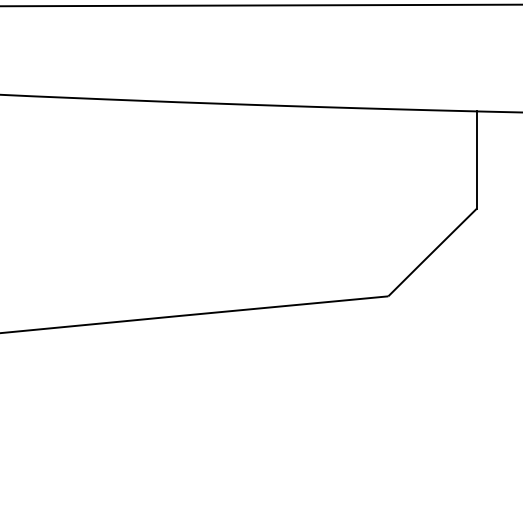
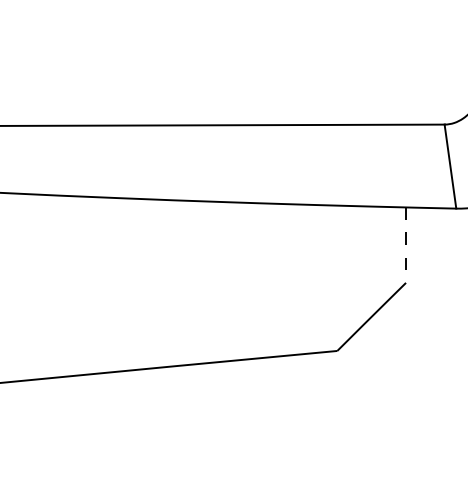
line: (477, 160) -> (406, 245), solid -> dashed

